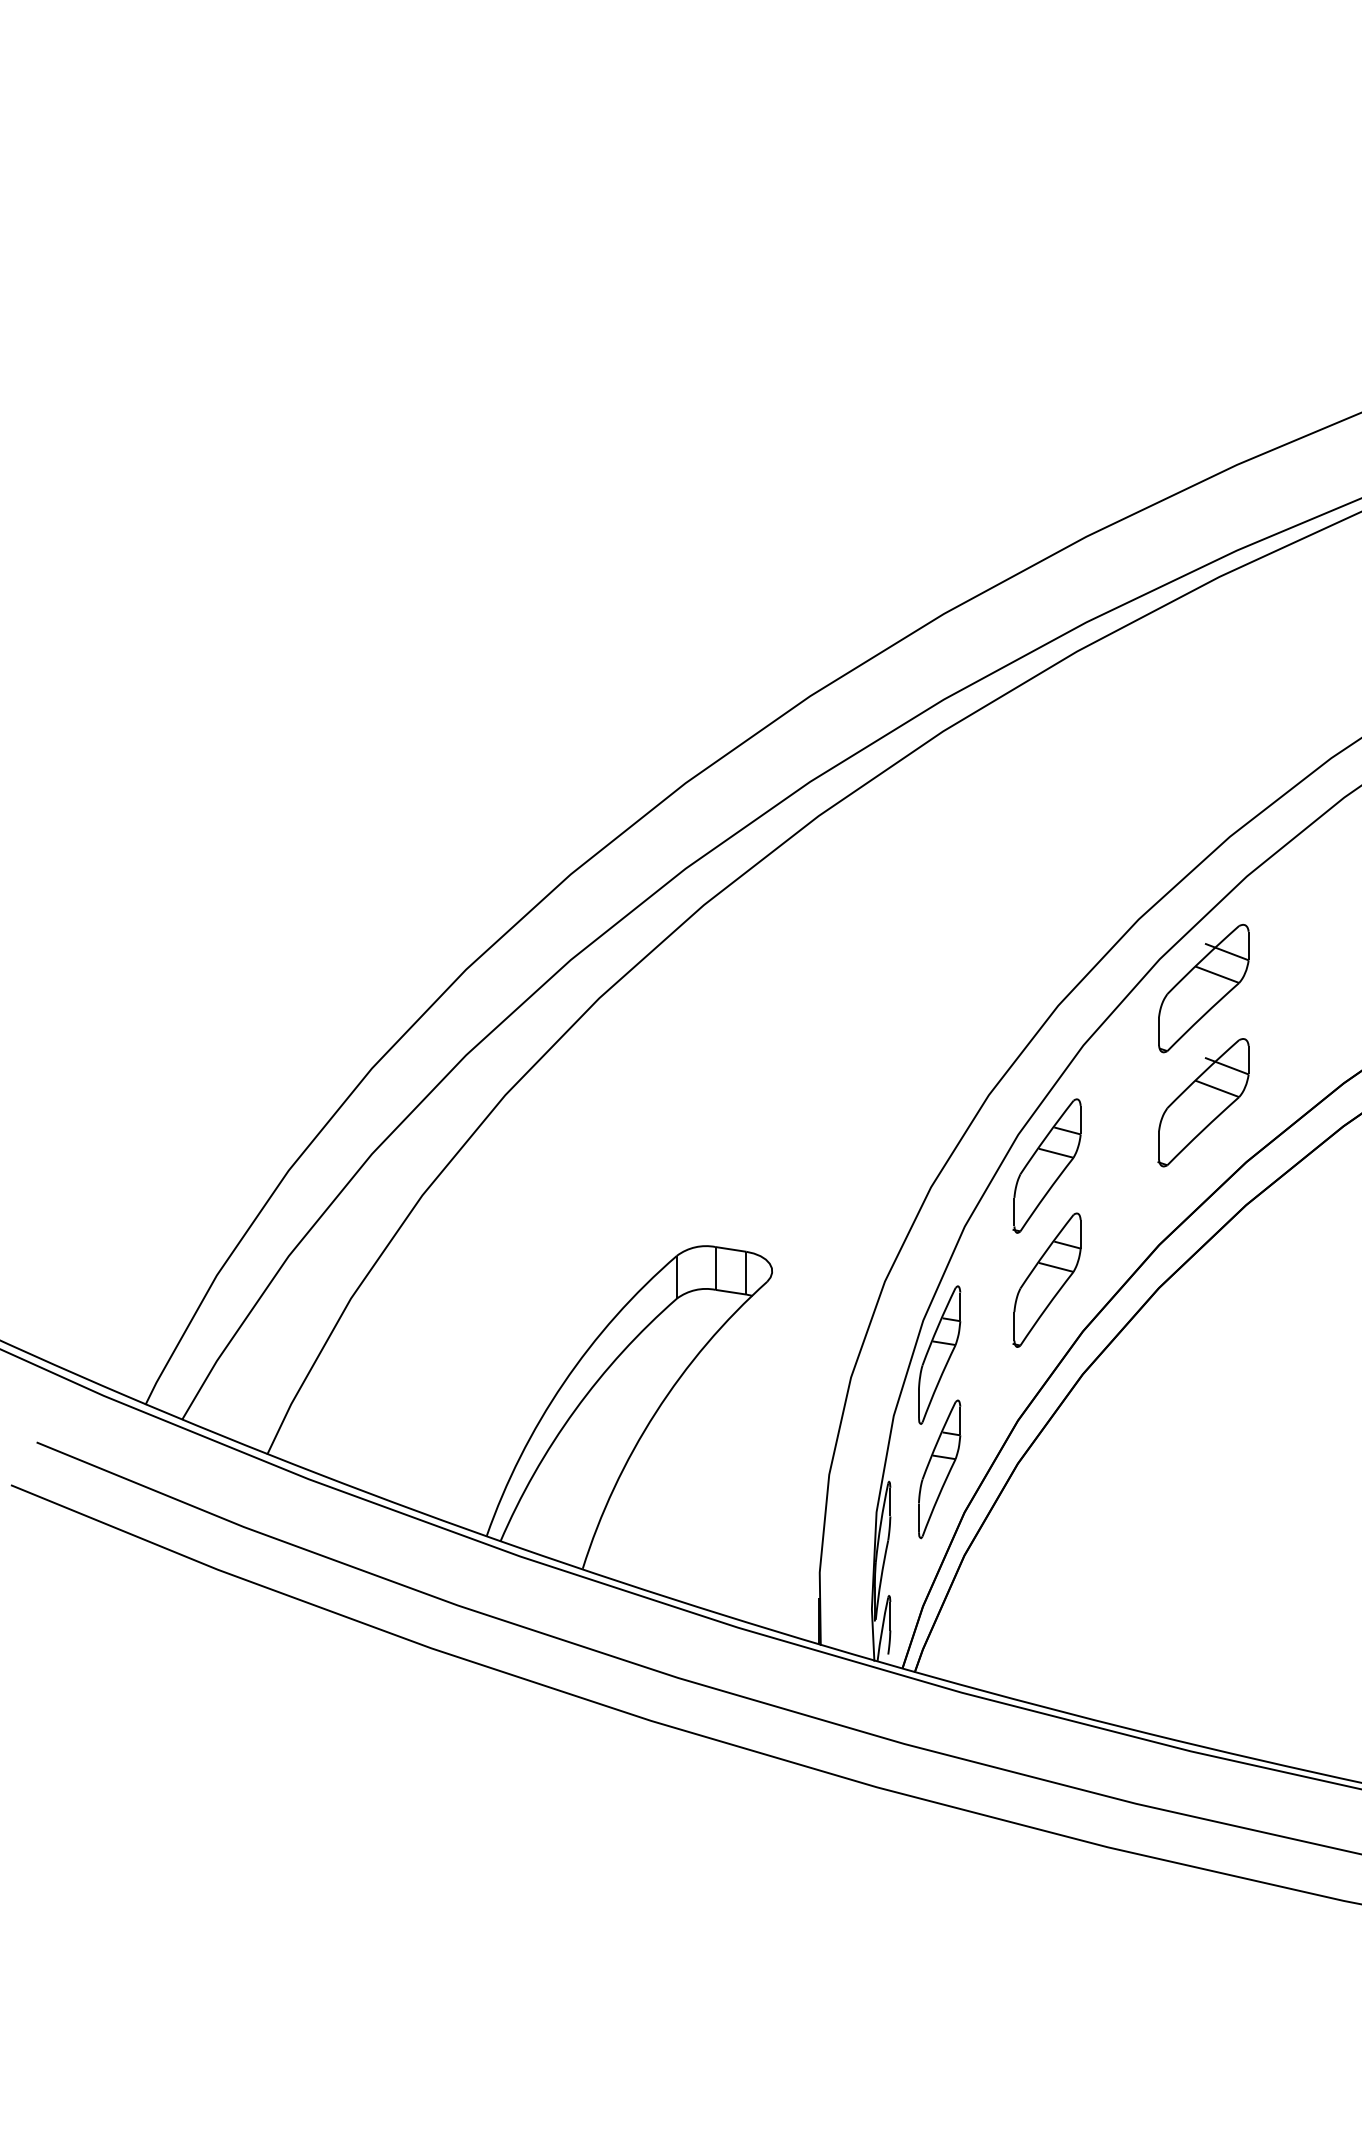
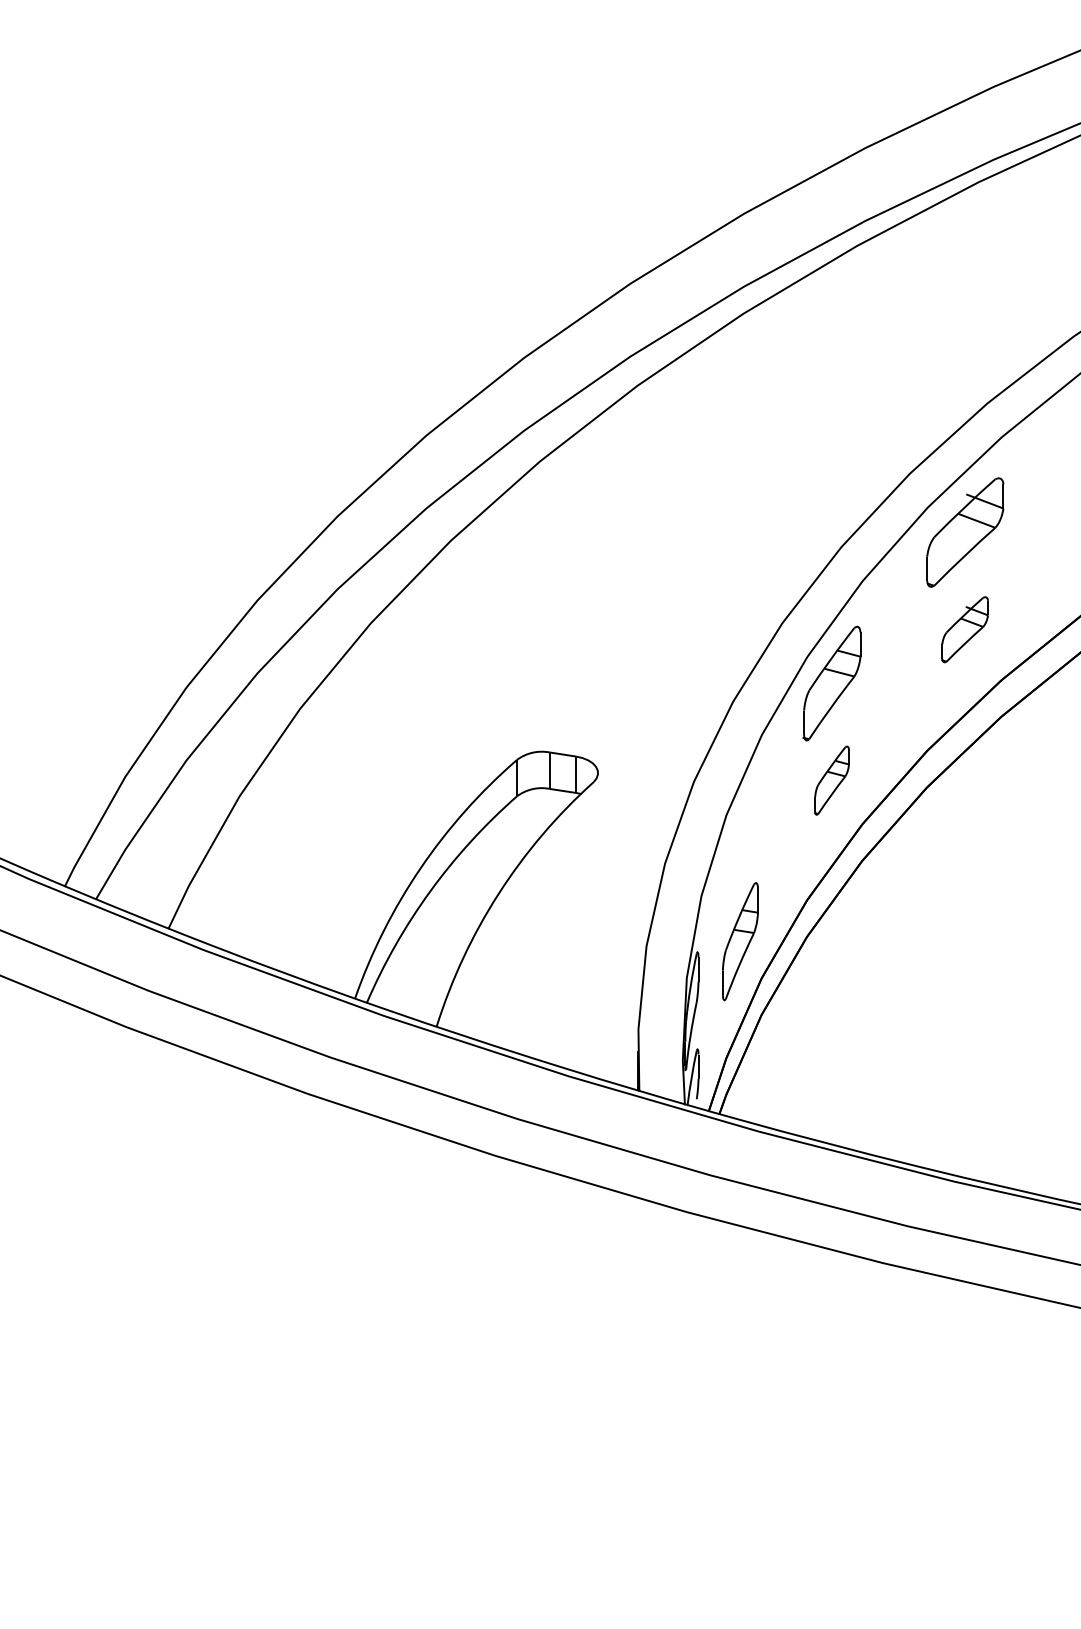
part: (1203, 1102) -> (964, 629), size x0.6
part: (1046, 1279) -> (831, 780), size x0.6
part: (939, 1354) -> (740, 843), removed

